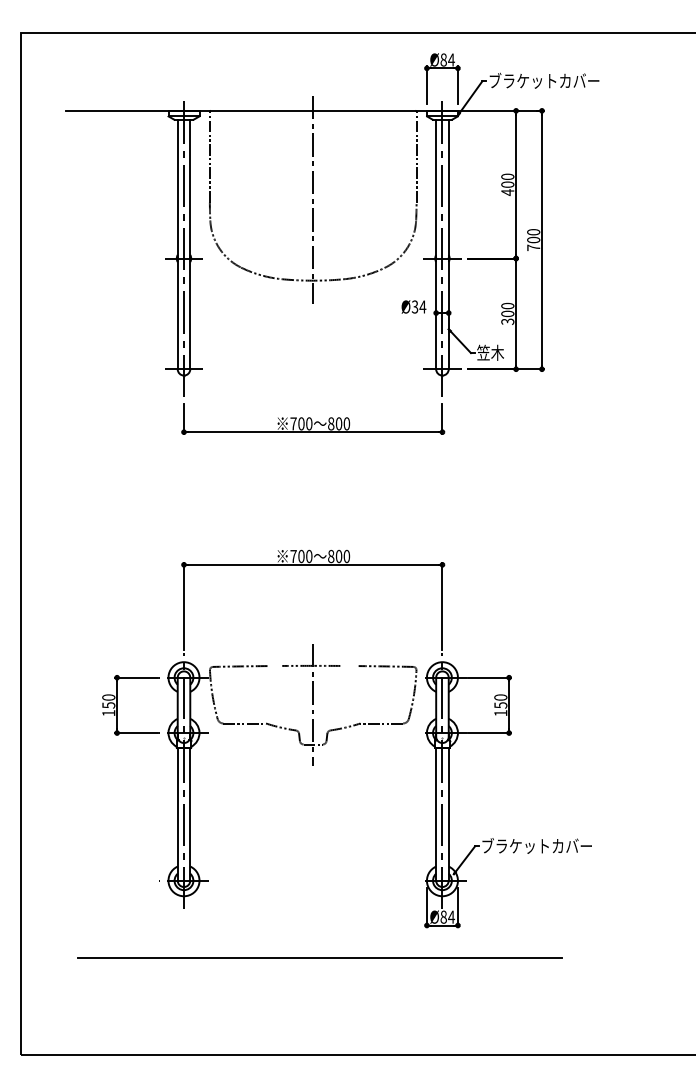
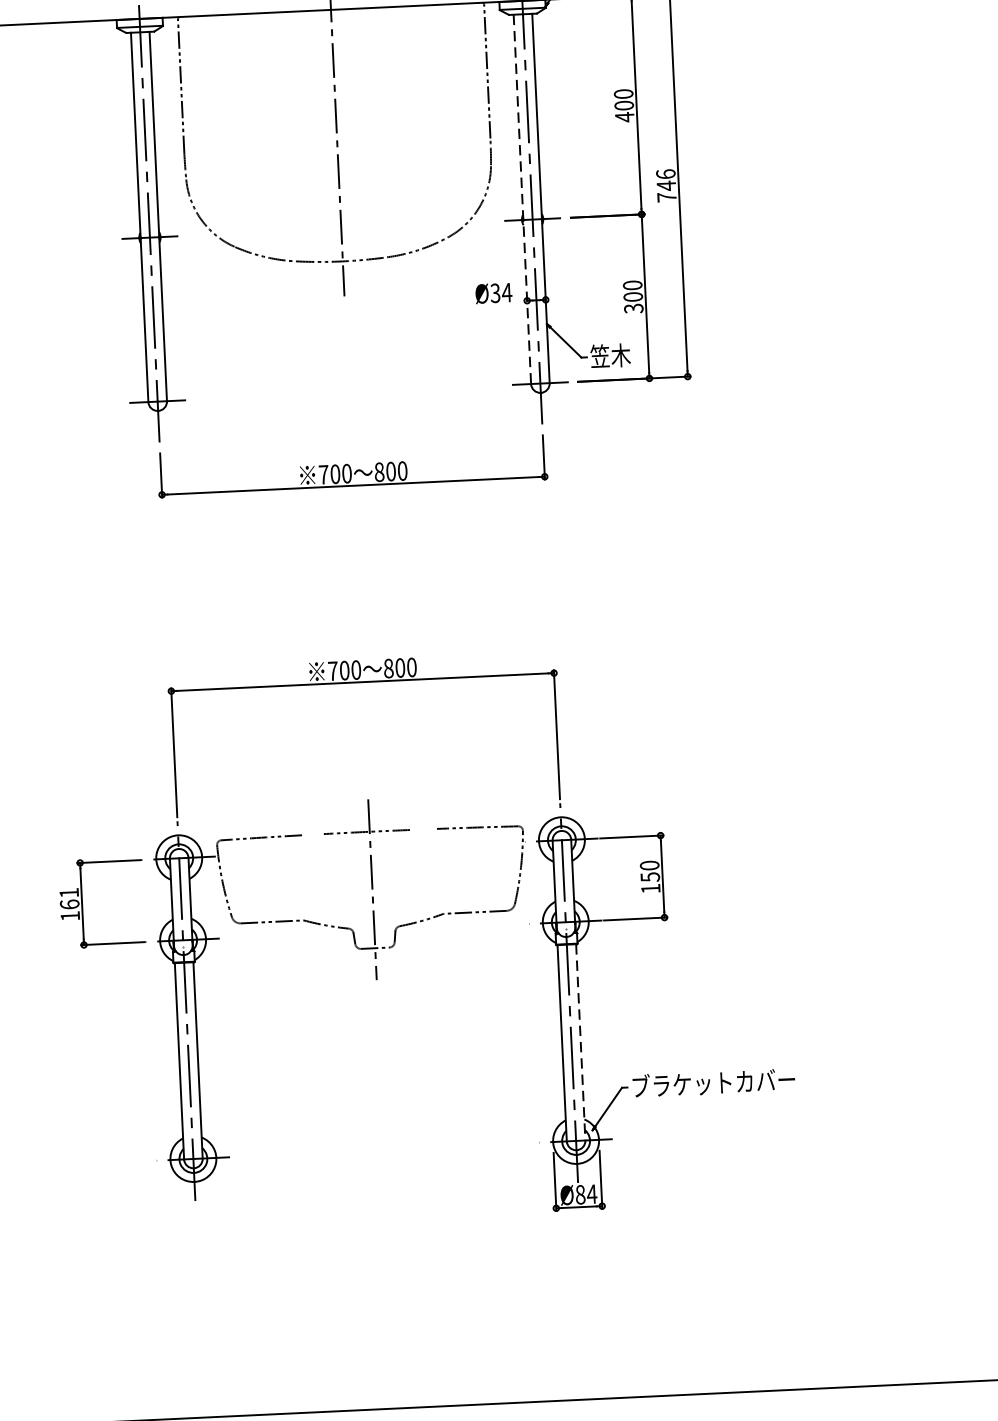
text: (533, 236) -> (665, 180), 700 -> 746
line: (436, 244) -> (522, 199), solid -> dashed
text: (108, 701) -> (69, 898), 150 -> 161
line: (448, 814) -> (580, 1042), solid -> dashed
line: (319, 958) -> (399, 1264), removed

